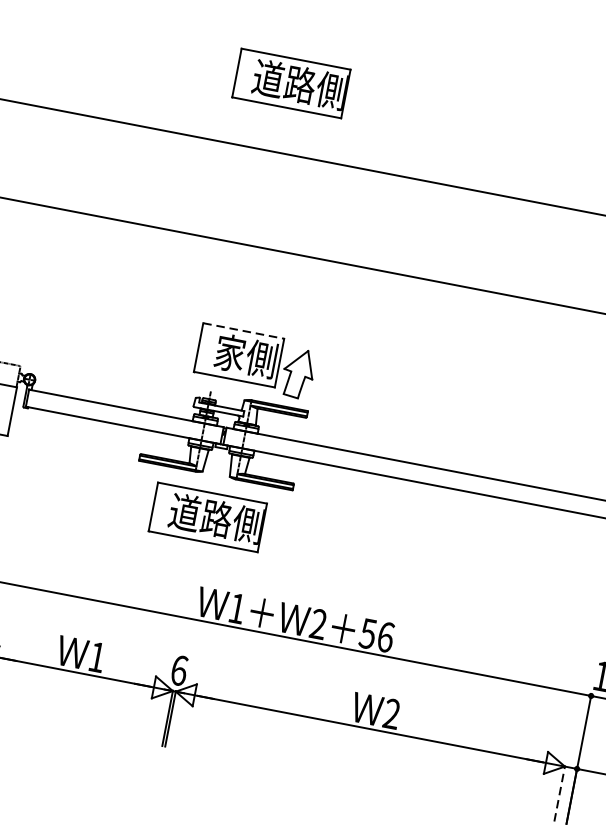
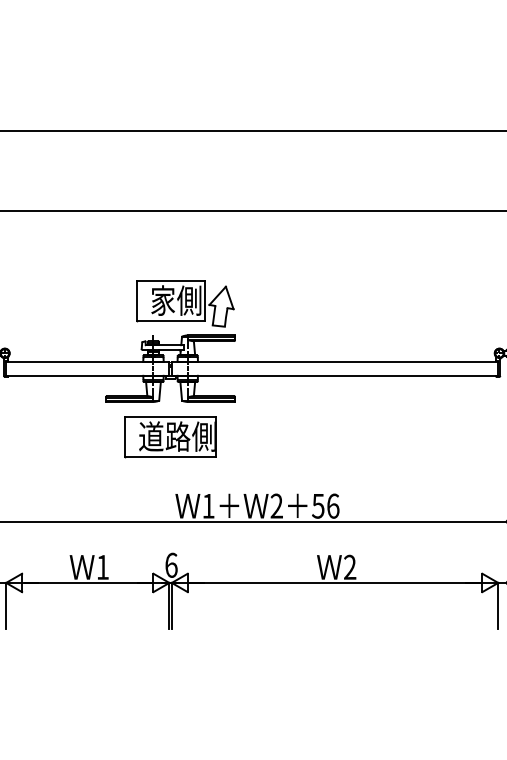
part: (291, 84) -> (170, 73), removed
line: (243, 330) -> (170, 280), dashed -> solid
line: (560, 793) -> (498, 605), dashed -> solid

